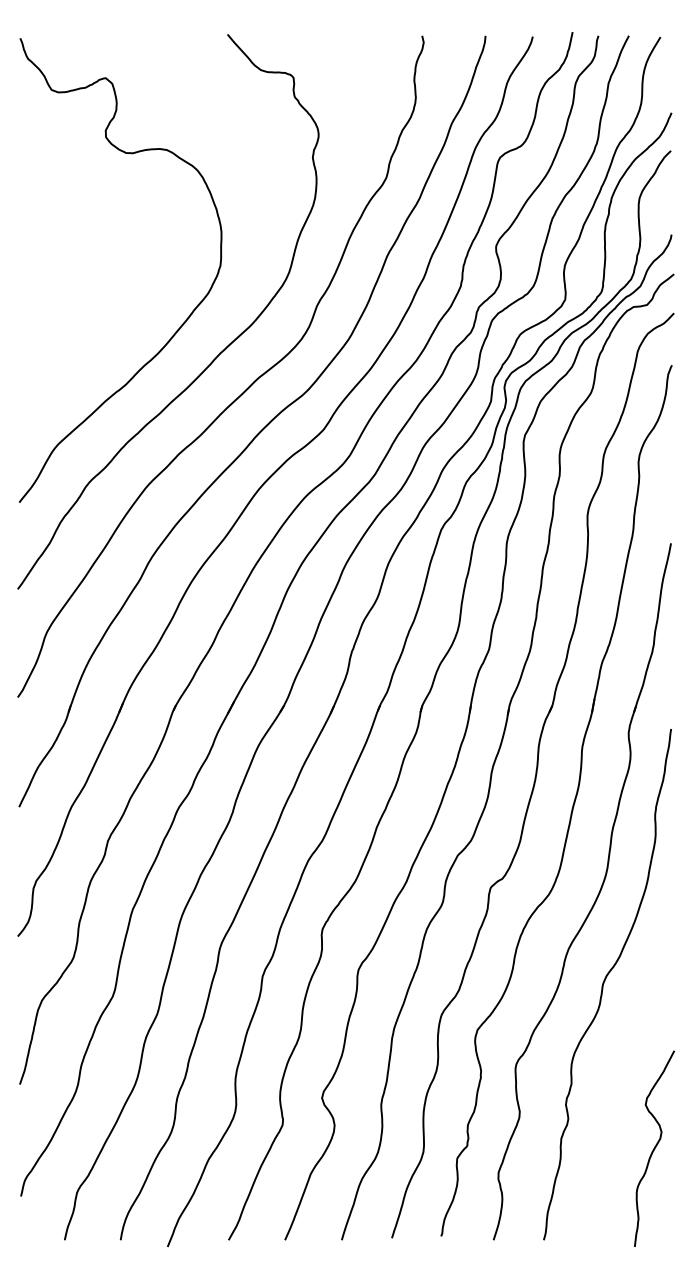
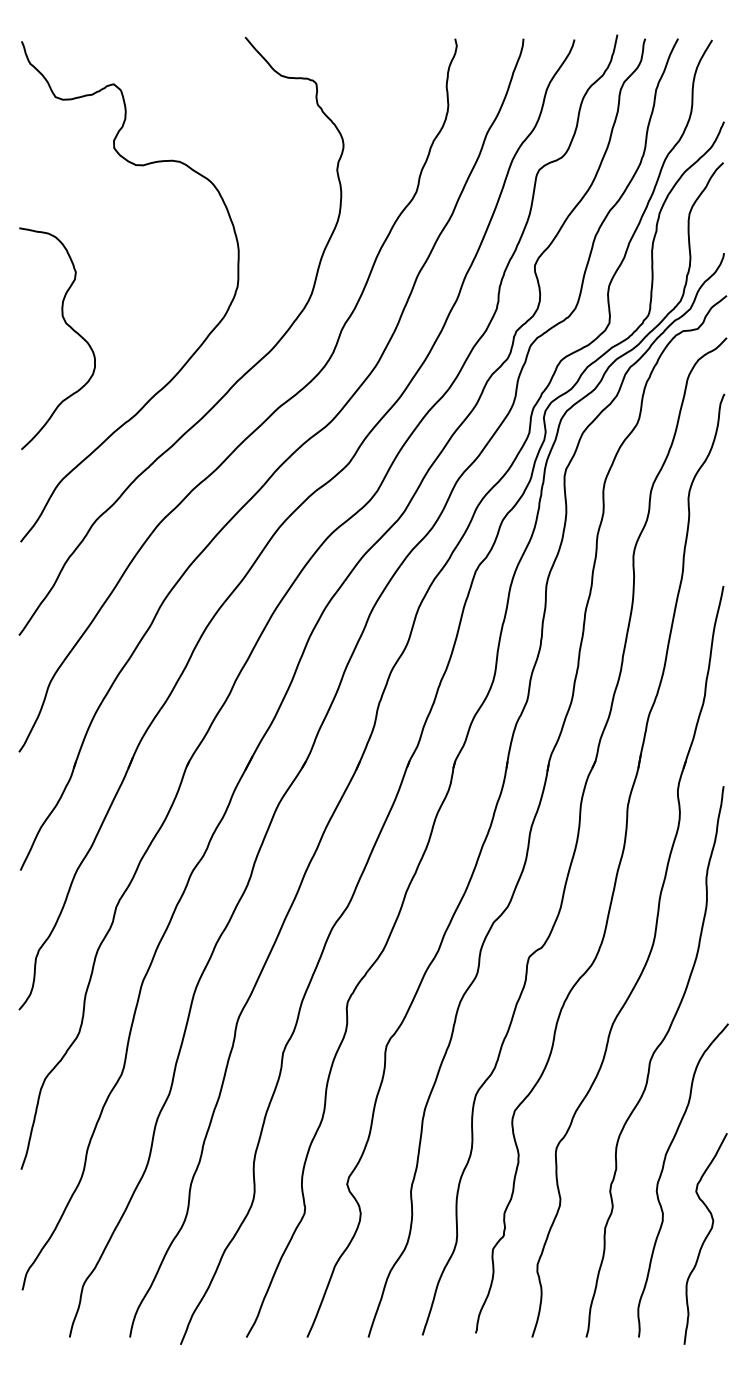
curve: (61, 301) -> (66, 325), added
curve: (614, 1088) -> (662, 1173), added

